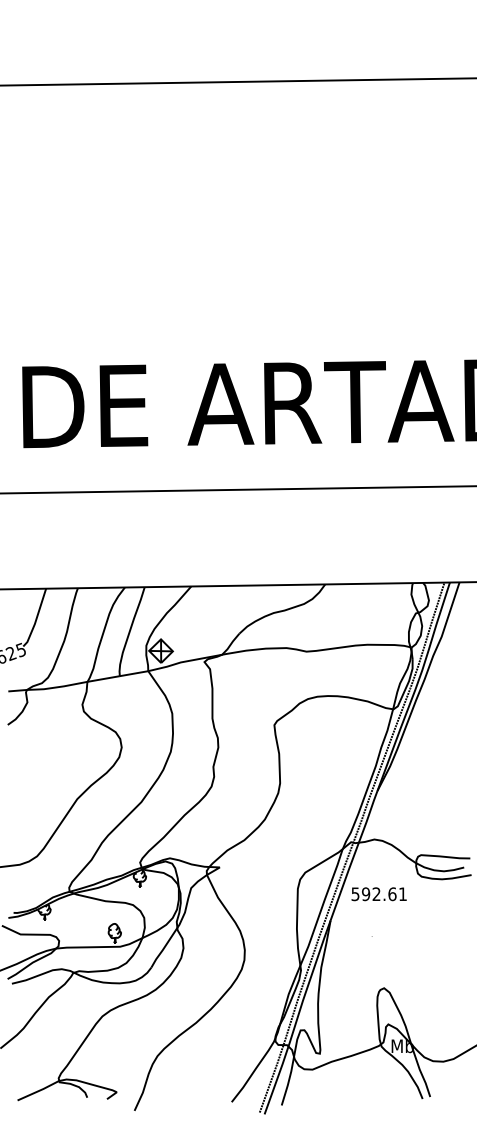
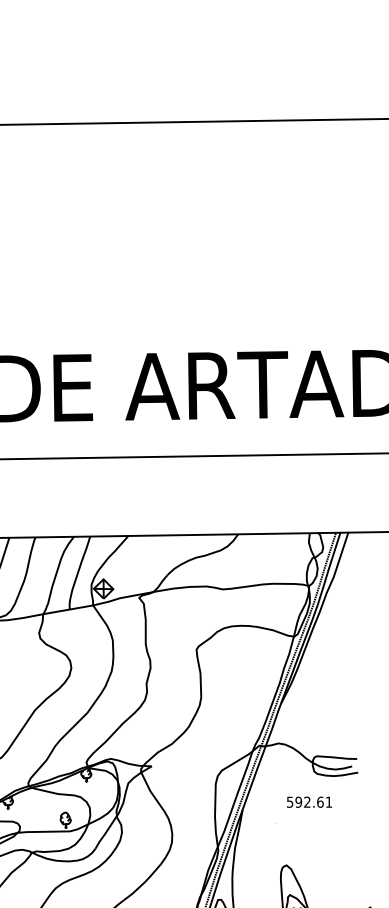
text: (378, 894) -> (308, 802), moved

